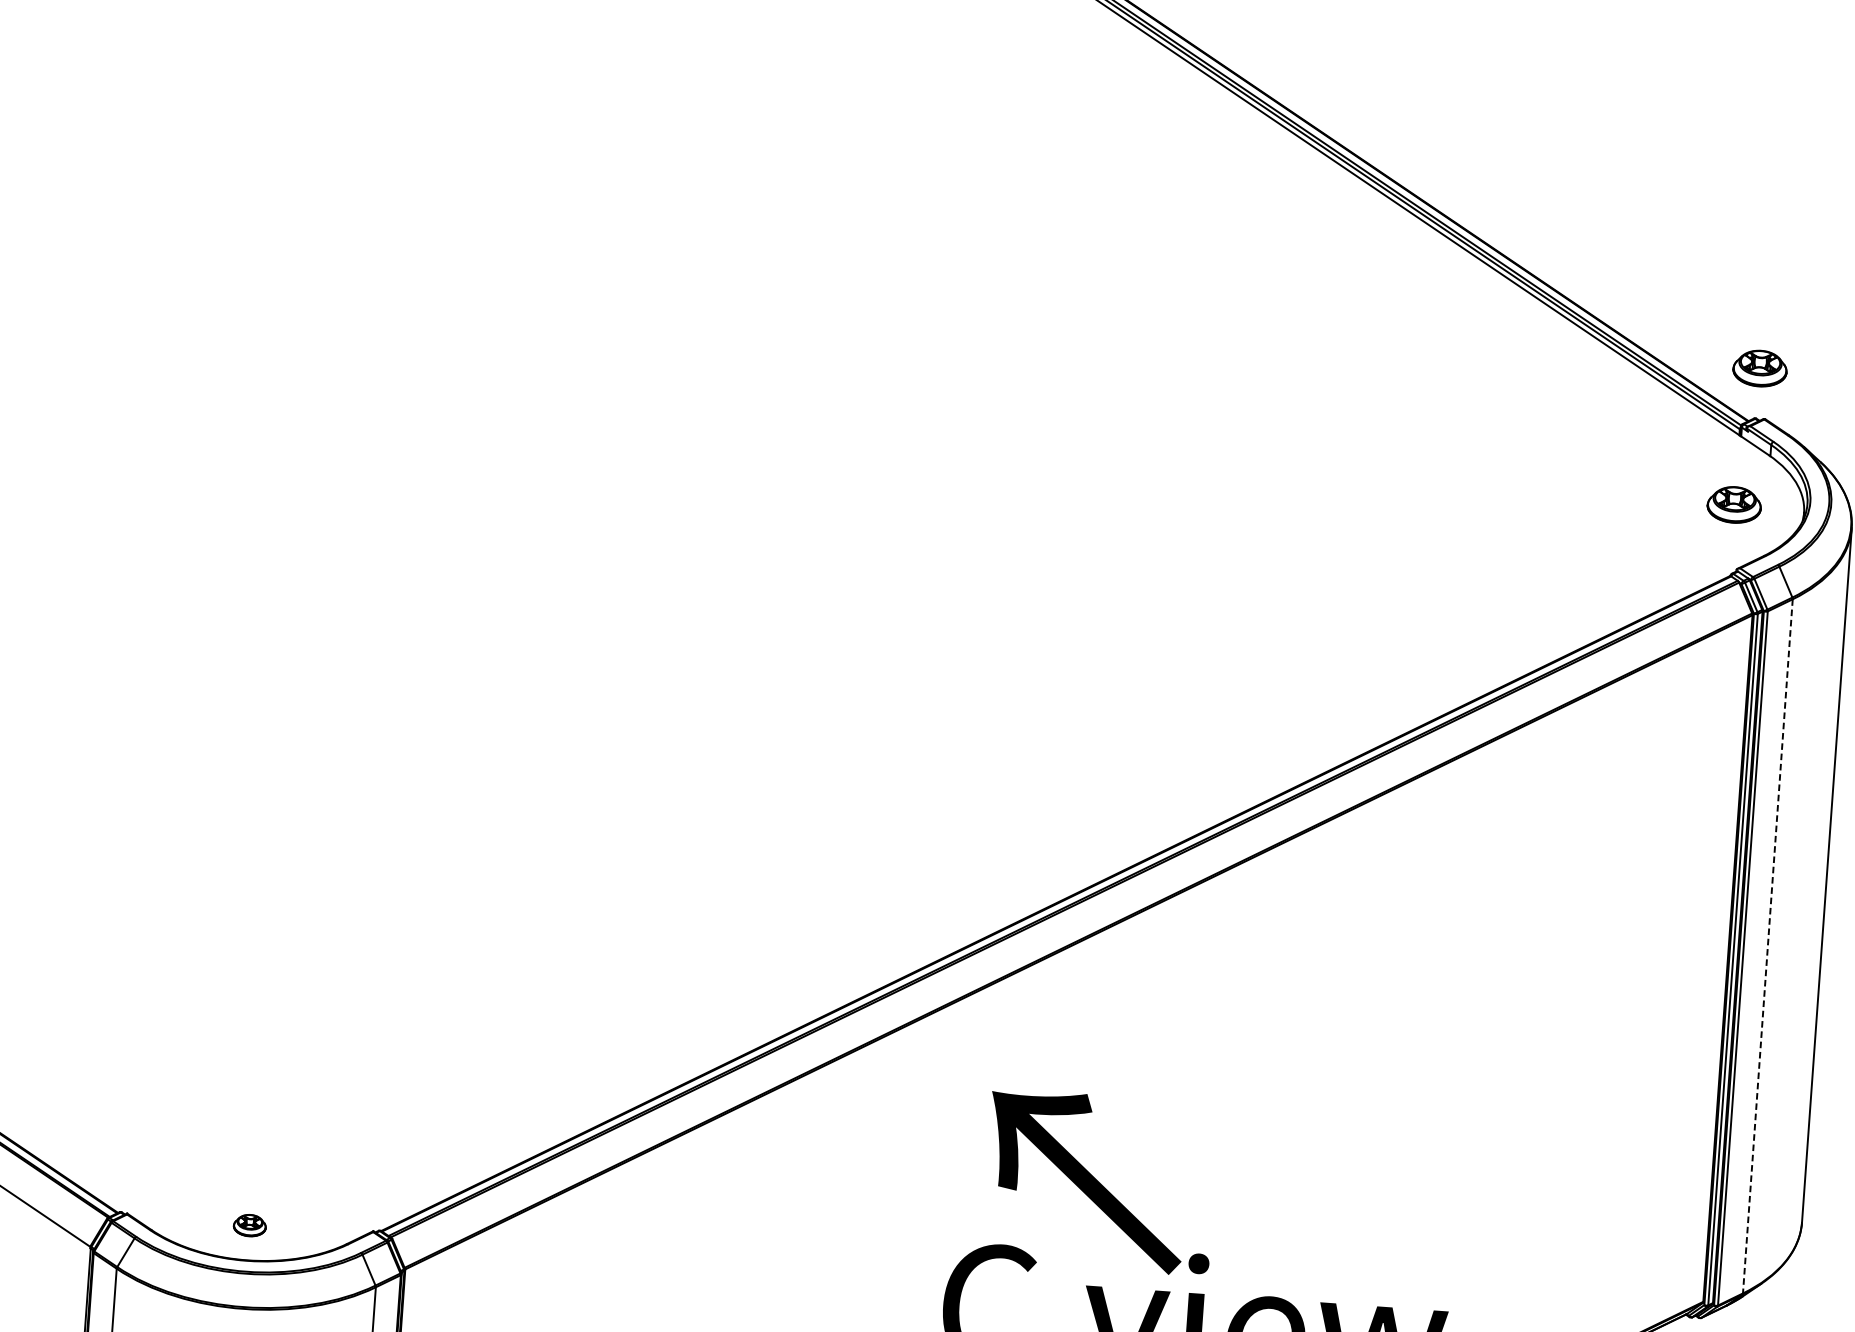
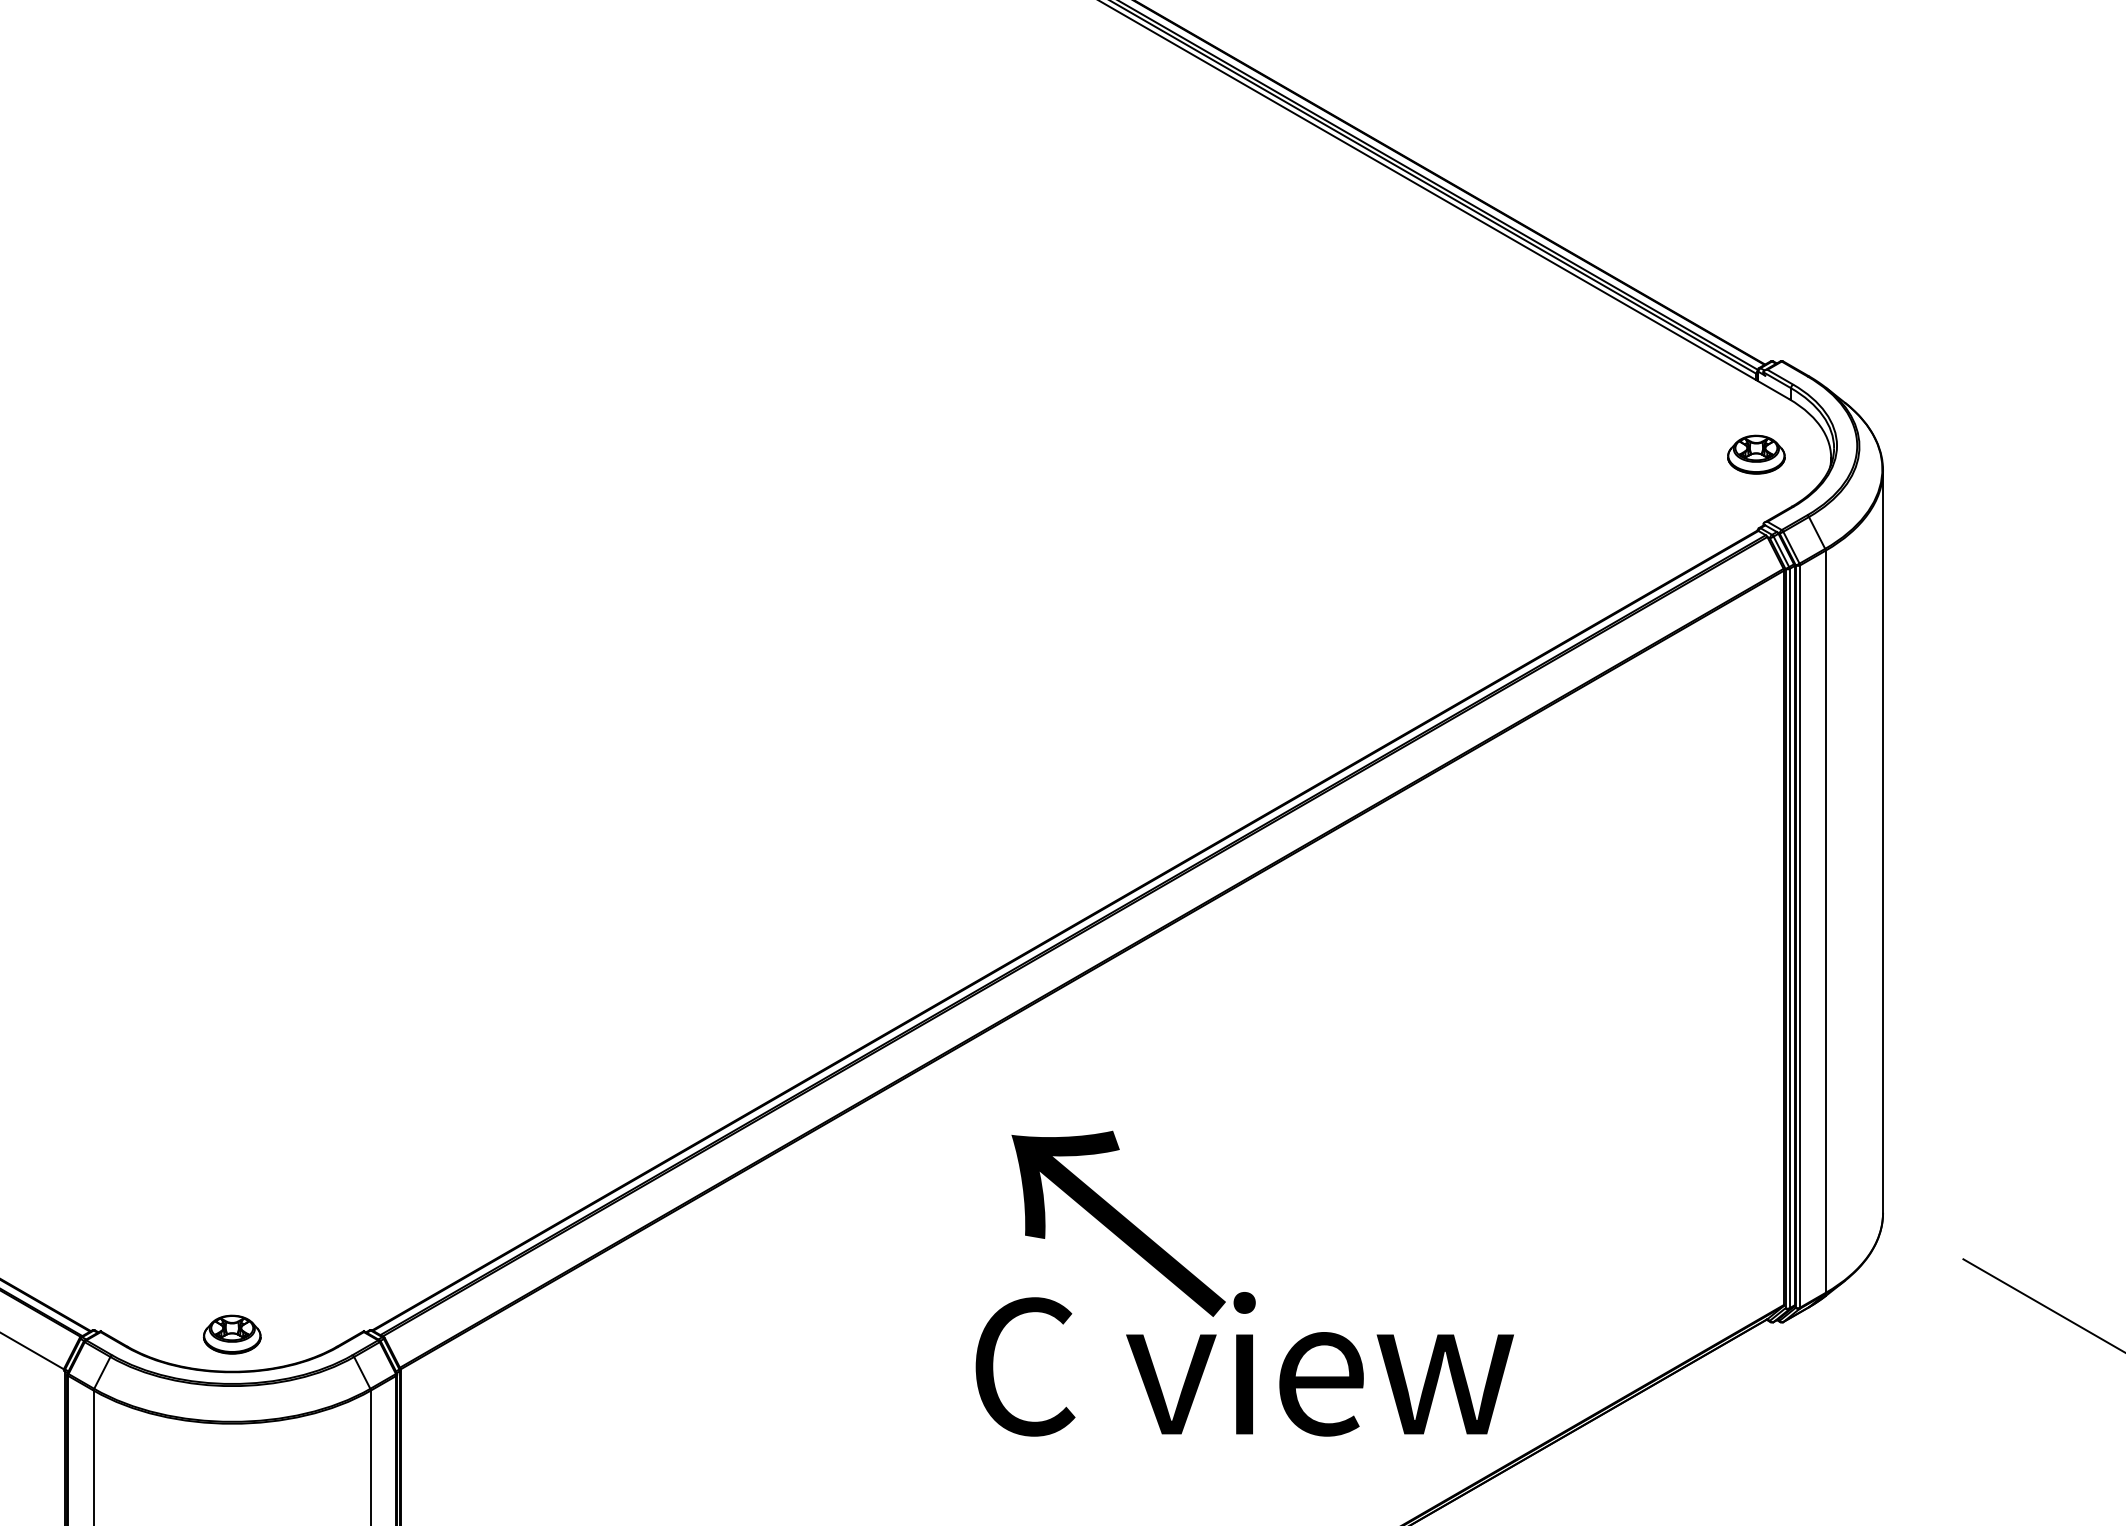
part: (1760, 368) -> (1773, 307), removed
line: (1767, 947) -> (1825, 922), dashed -> solid
part: (249, 1225) -> (231, 1334), size x1.67

